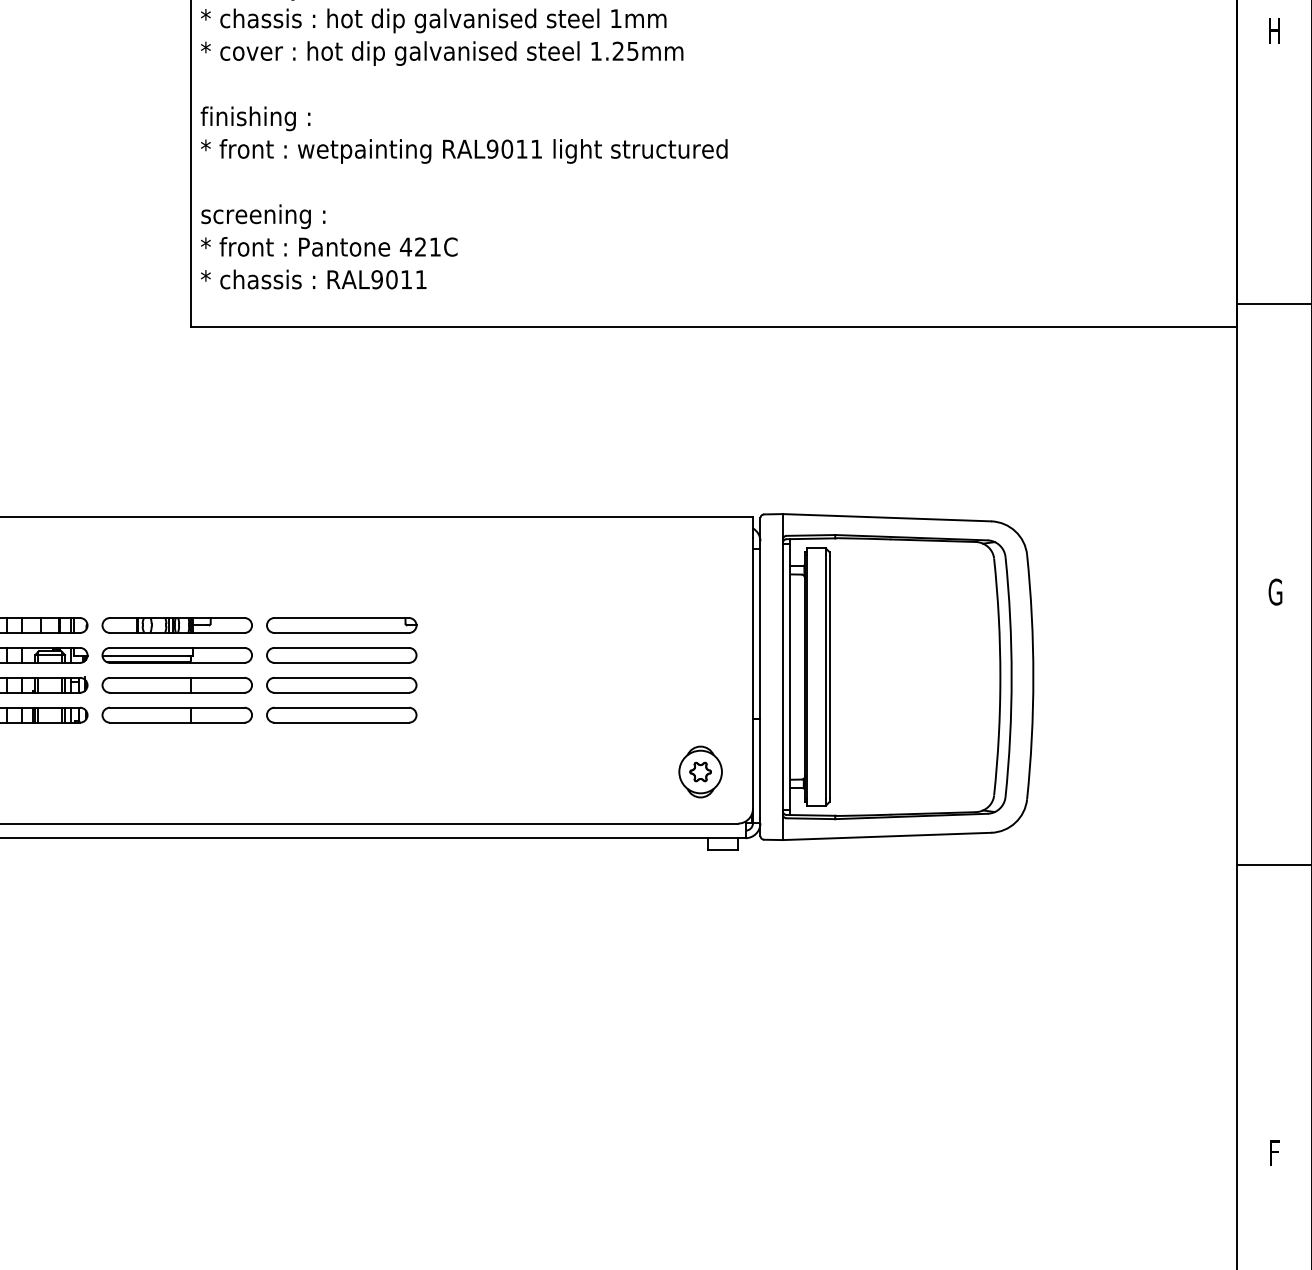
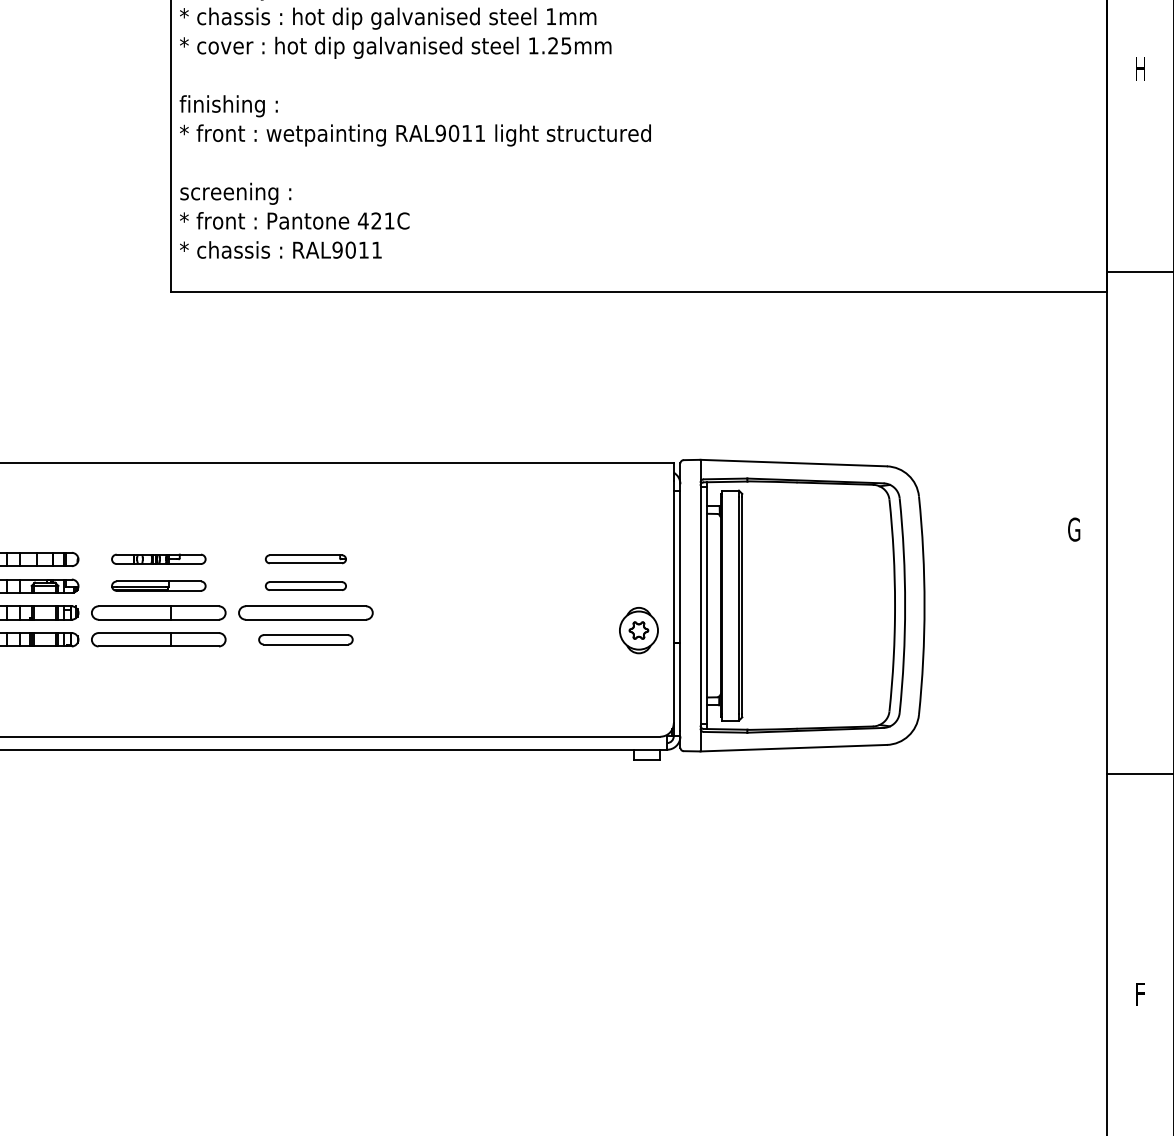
text: (1274, 30) -> (1140, 68), moved
text: (1275, 591) -> (1074, 529), moved
part: (176, 624) -> (158, 558), size x0.7
part: (341, 624) -> (305, 558), size x0.6
part: (176, 654) -> (158, 585), size x0.7
part: (341, 654) -> (305, 585), size x0.6
part: (341, 714) -> (305, 639), size x0.7
part: (700, 771) -> (638, 630), moved
text: (1274, 1153) -> (1140, 994), moved

